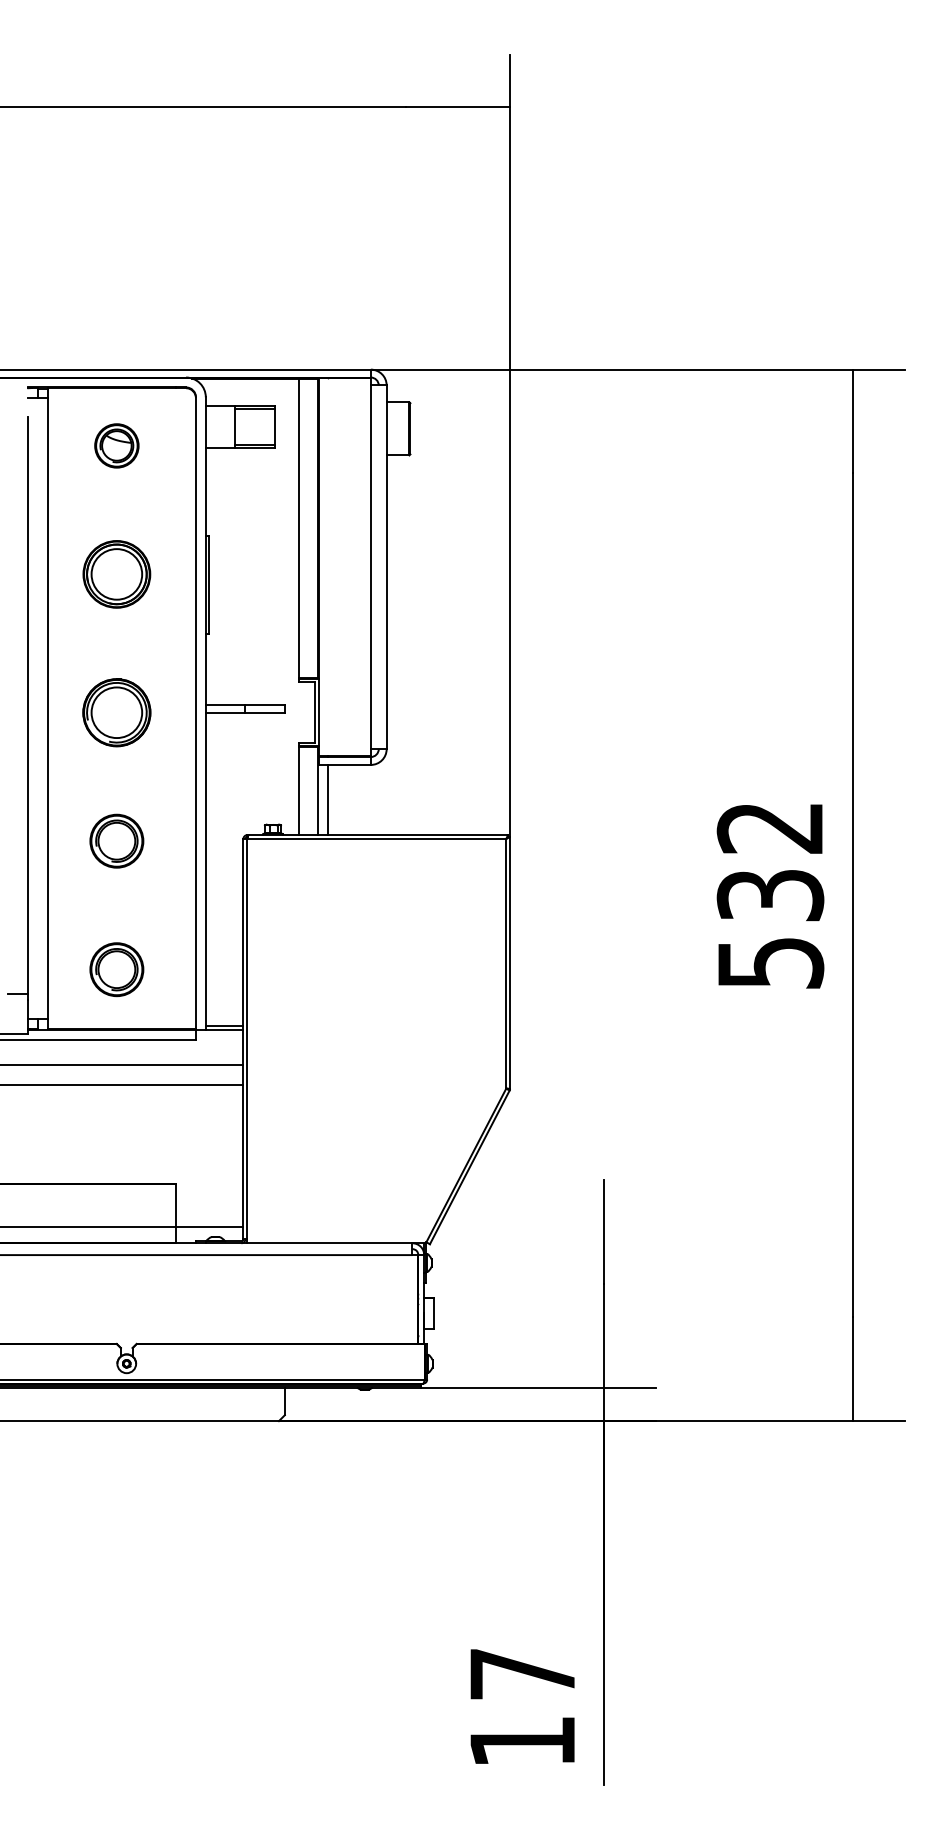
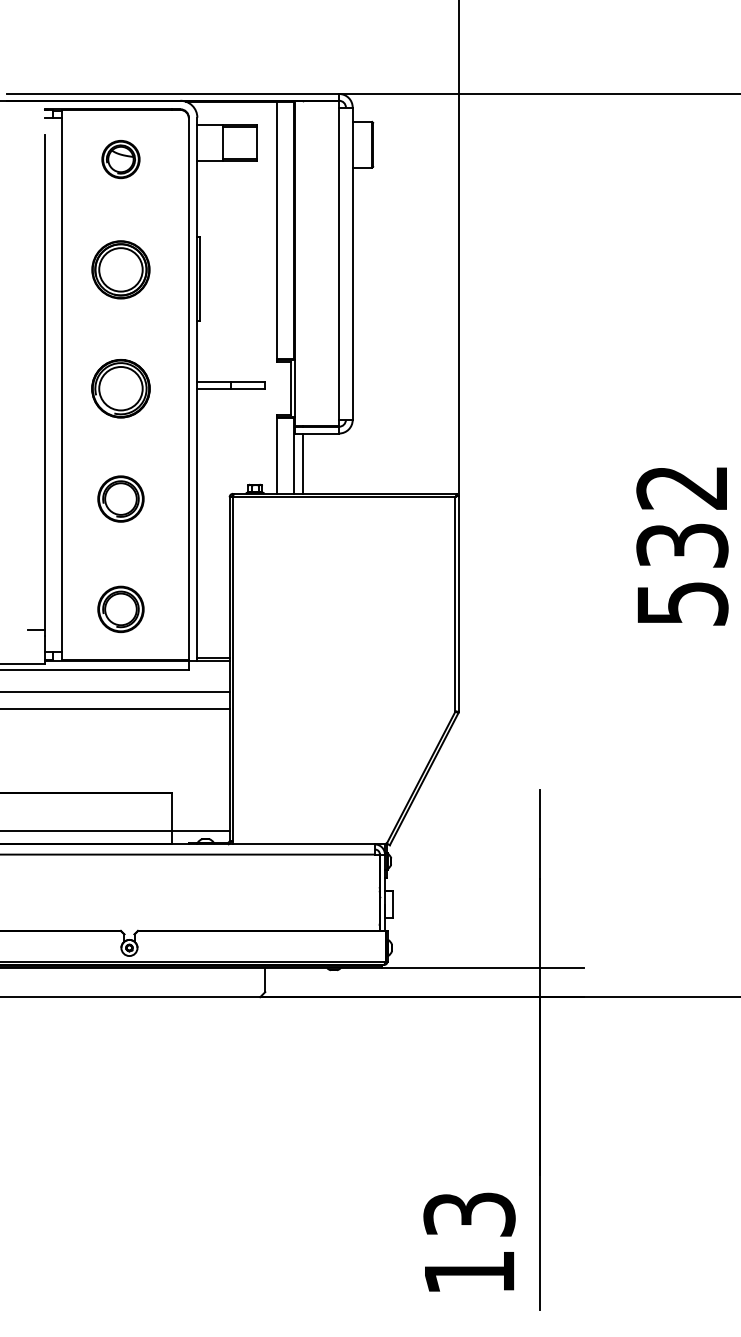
text: (522, 1673) -> (469, 1213), 17 -> 13

